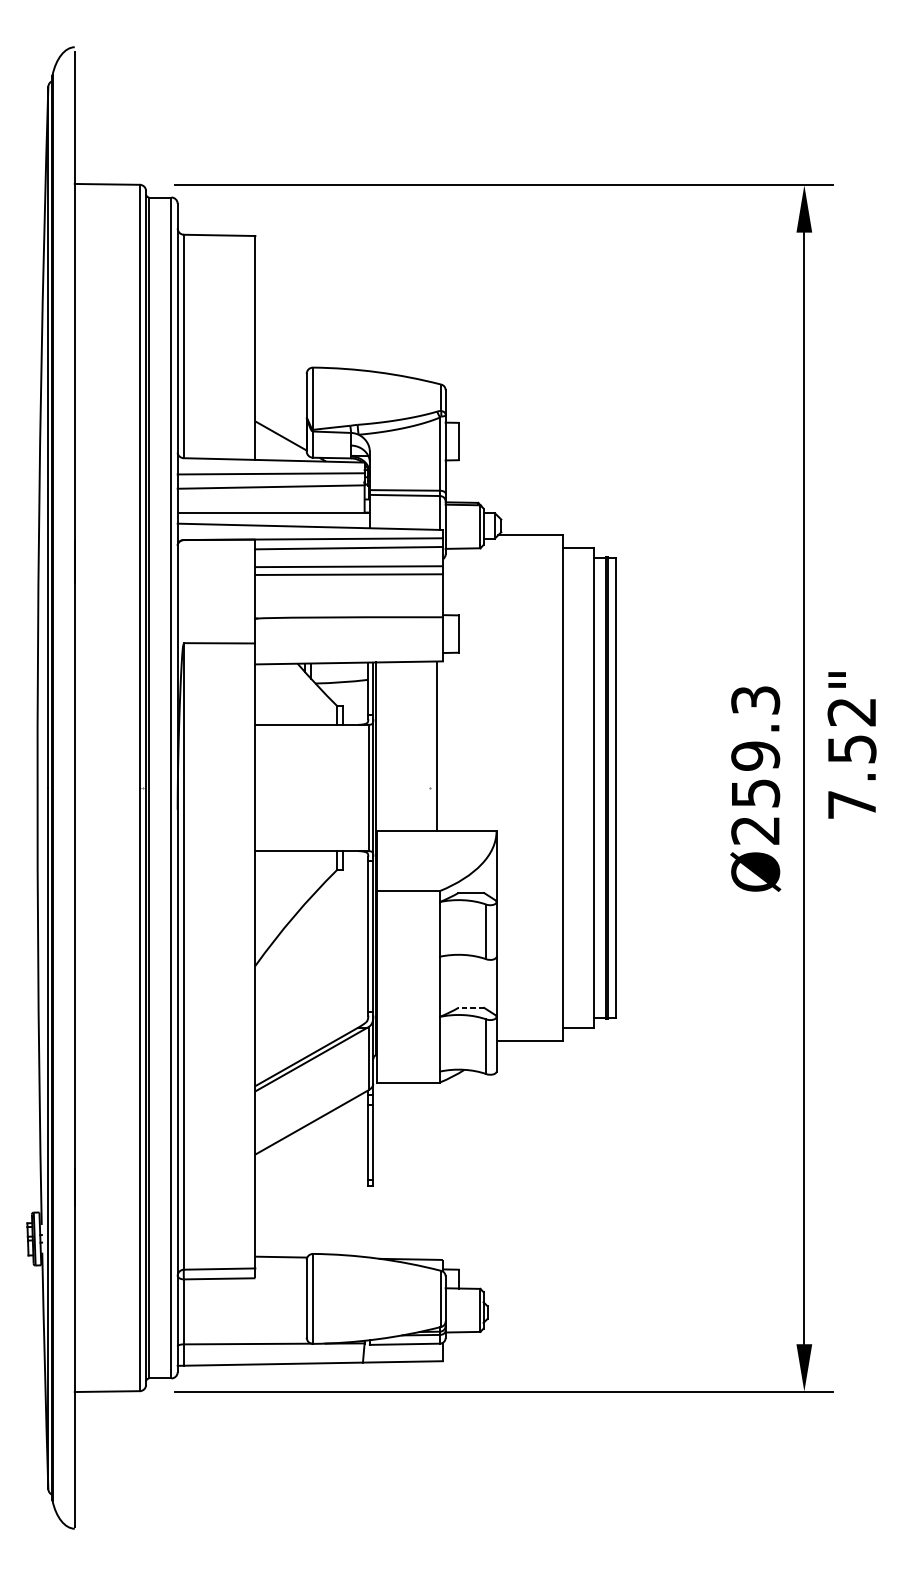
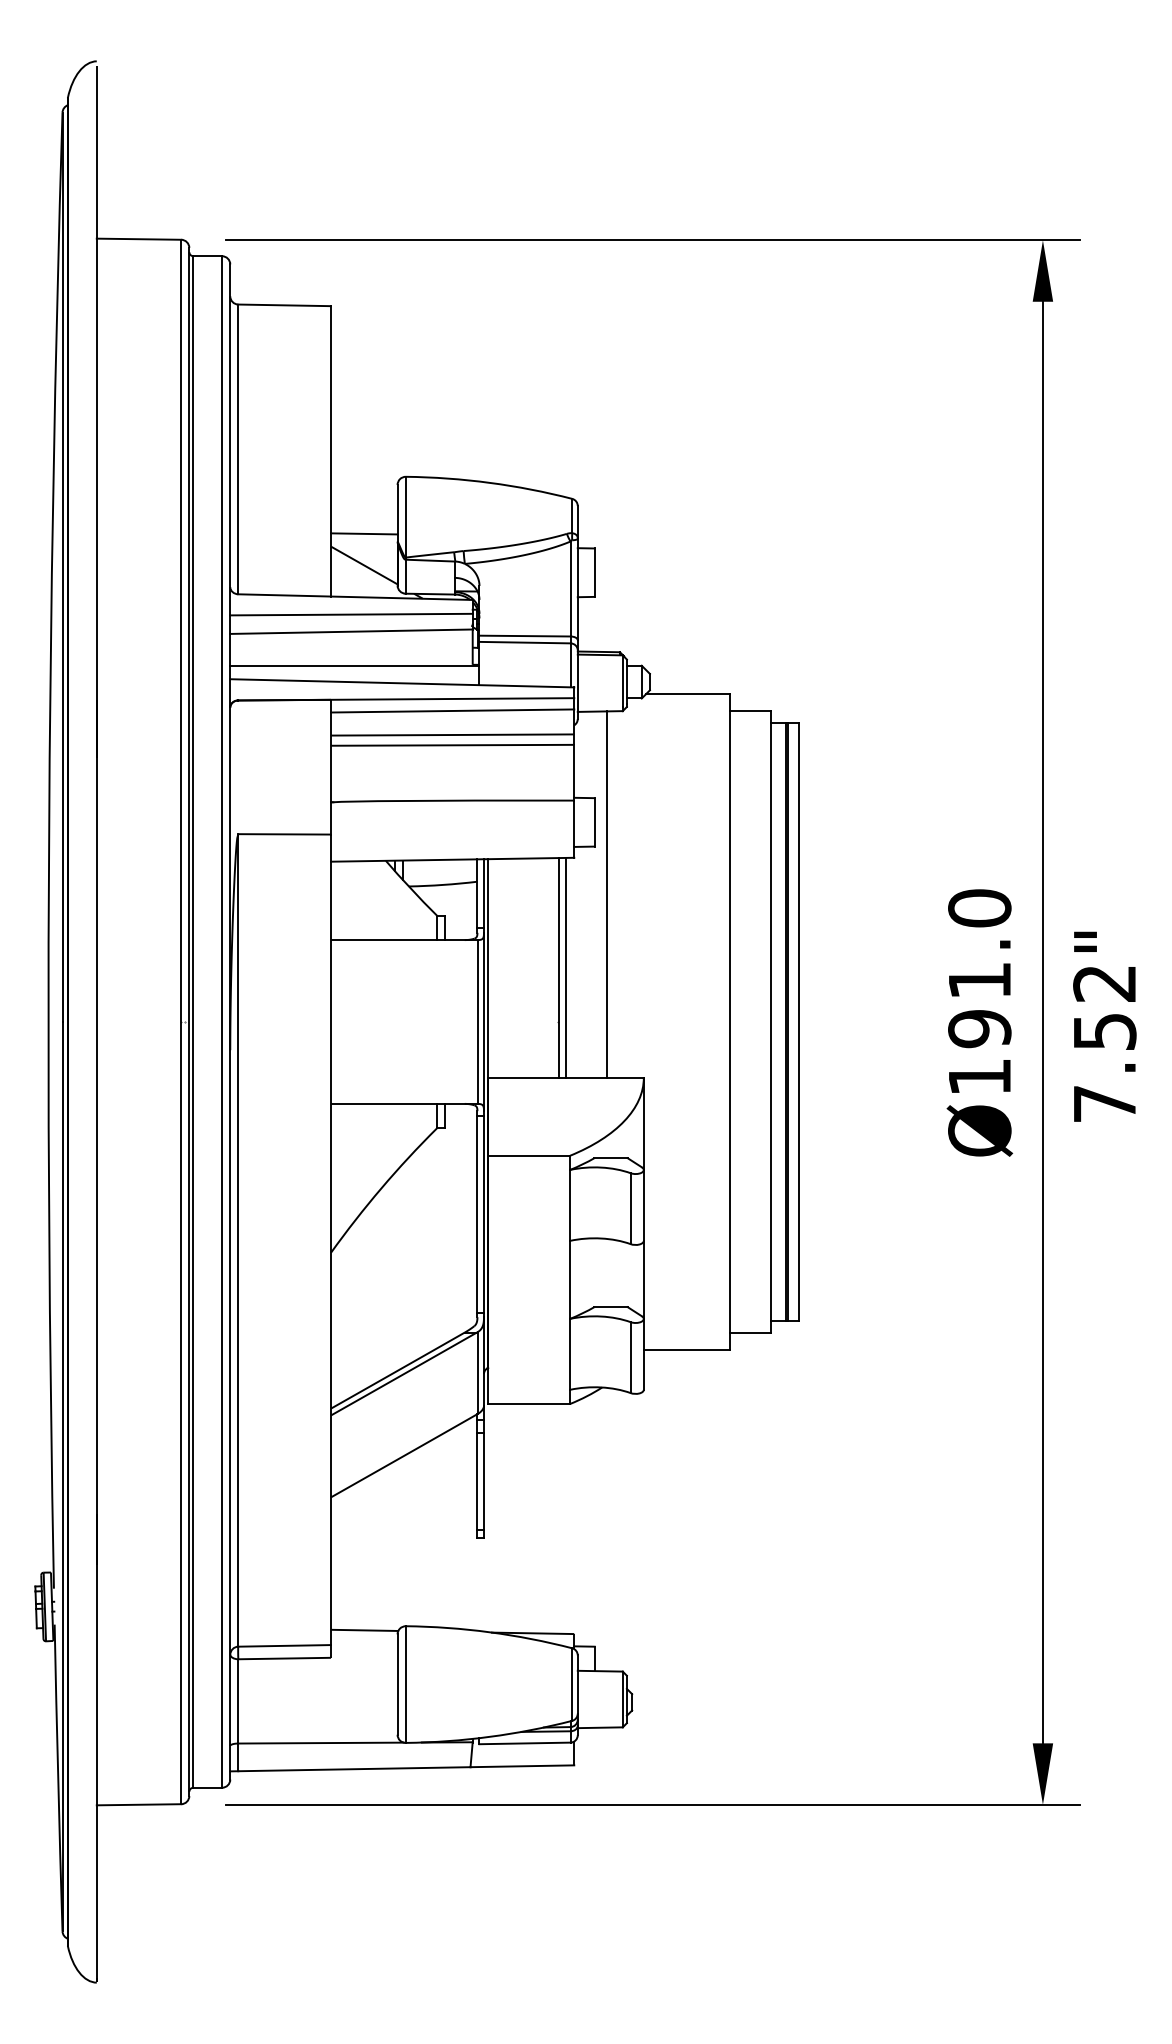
line: (281, 411) -> (364, 533), added
line: (467, 689) -> (606, 894), added
text: (851, 745) -> (1104, 1026), moved
line: (430, 746) -> (558, 968), added
text: (755, 765) -> (979, 992), Ø259.3 -> Ø191.0
line: (471, 1008) -> (611, 1307), dashed -> solid

